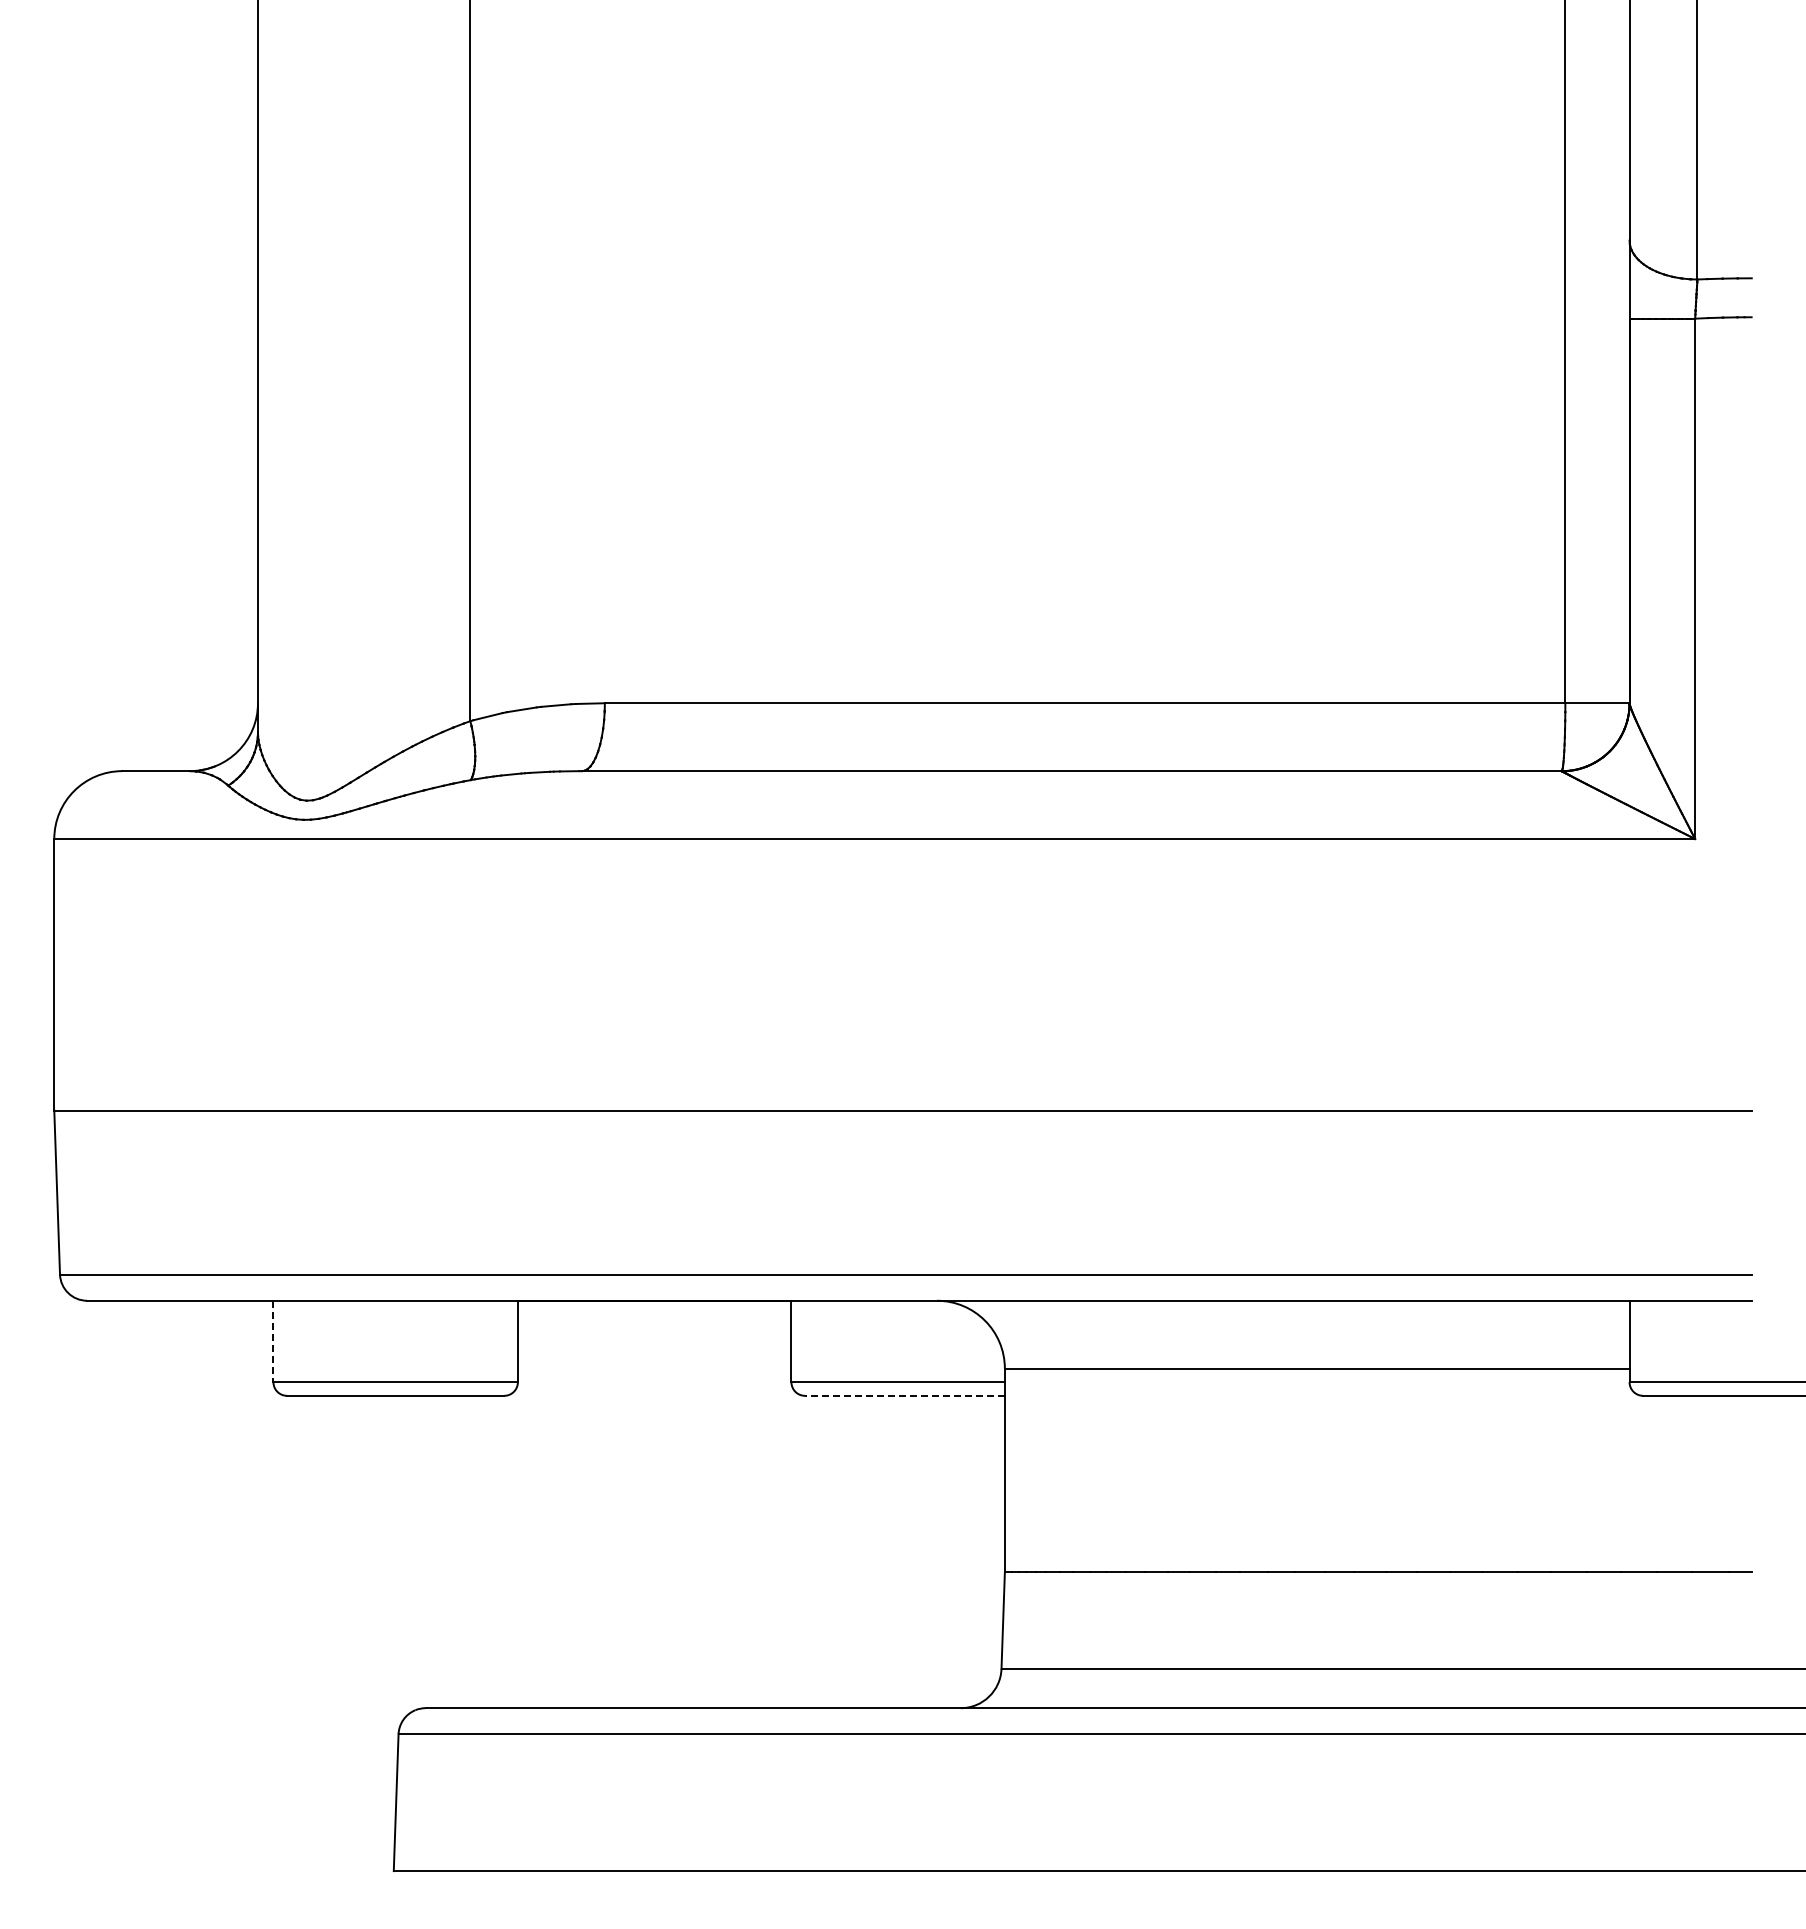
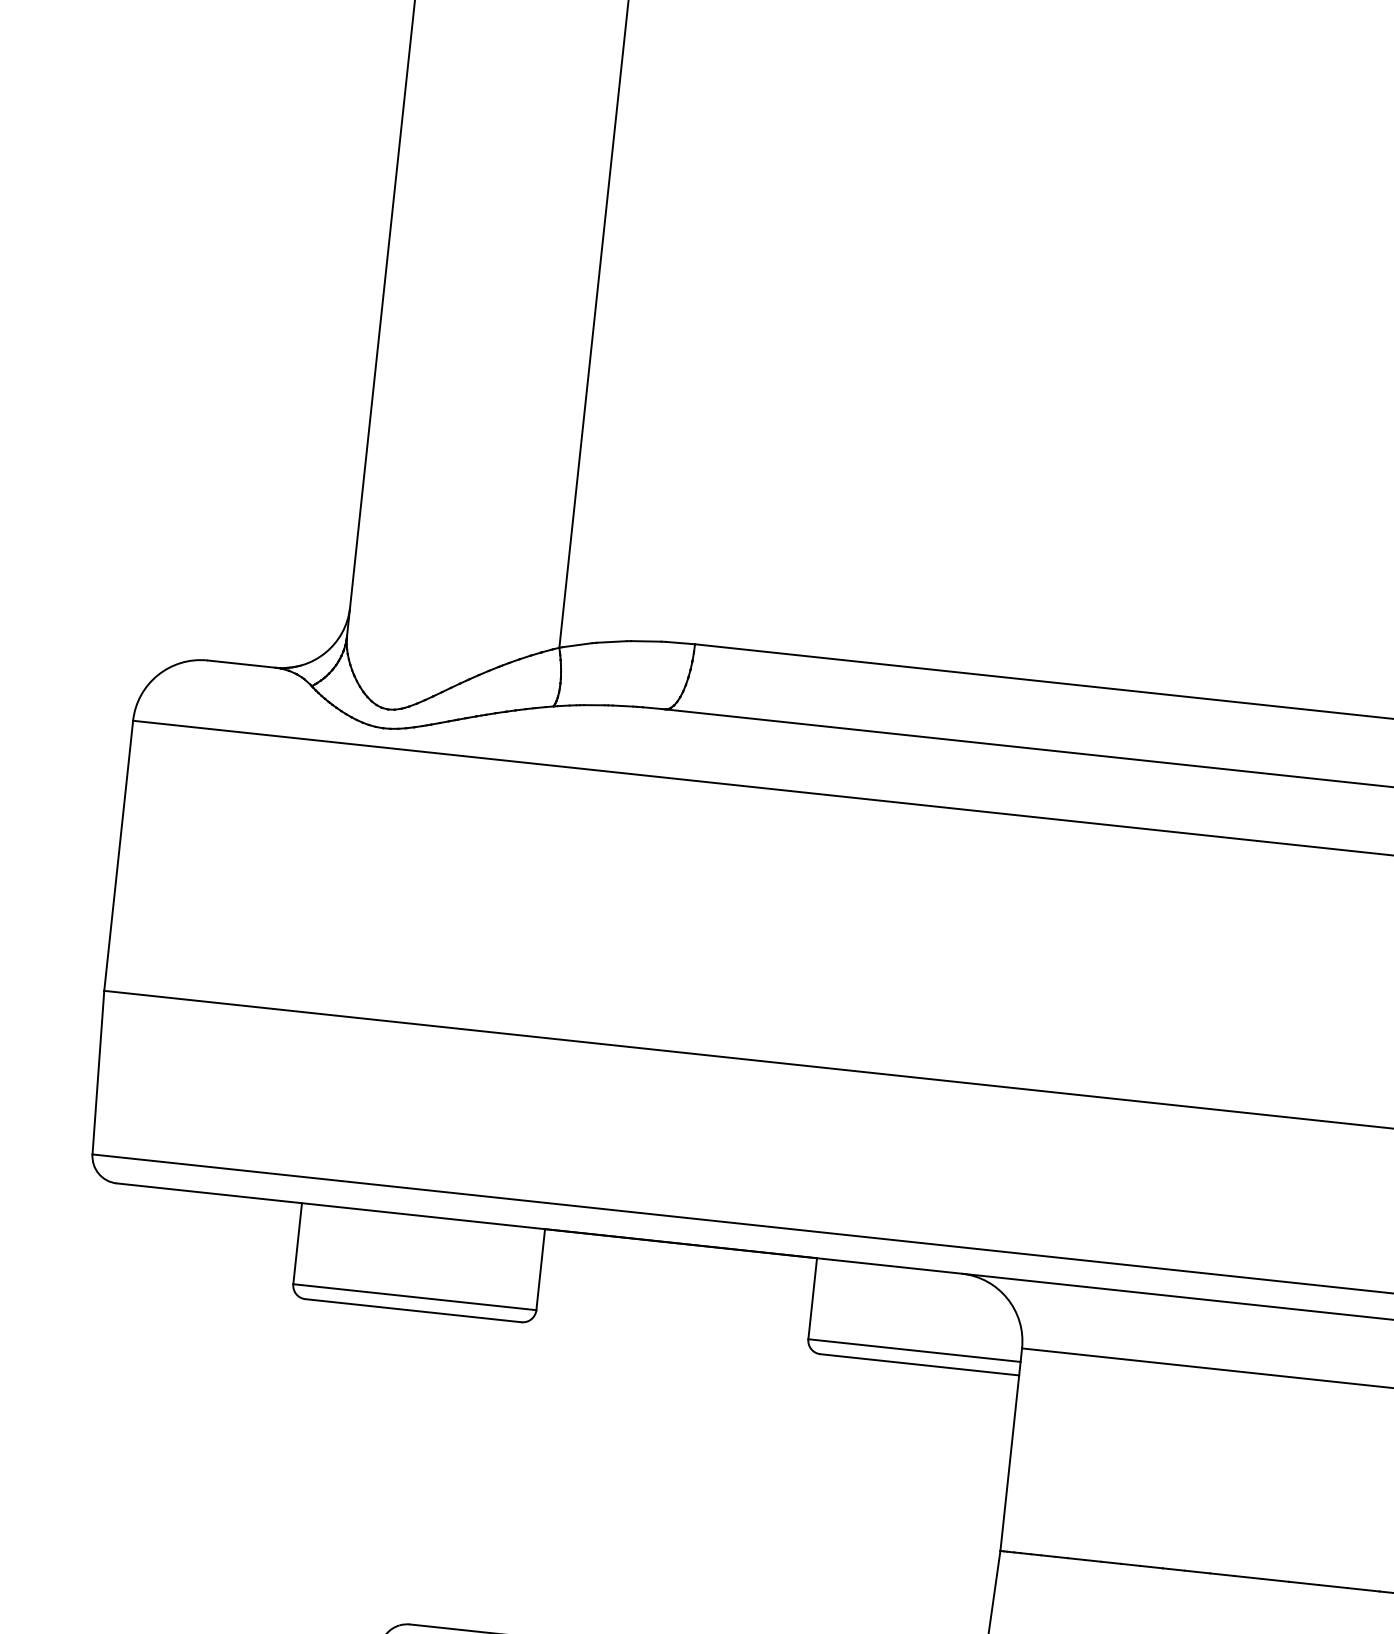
line: (273, 1341) -> (297, 1243), dashed -> solid
line: (904, 1395) -> (919, 1364), dashed -> solid

